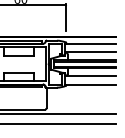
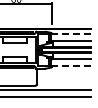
line: (89, 44) -> (70, 34), solid -> dashed
line: (89, 84) -> (70, 66), solid -> dashed

